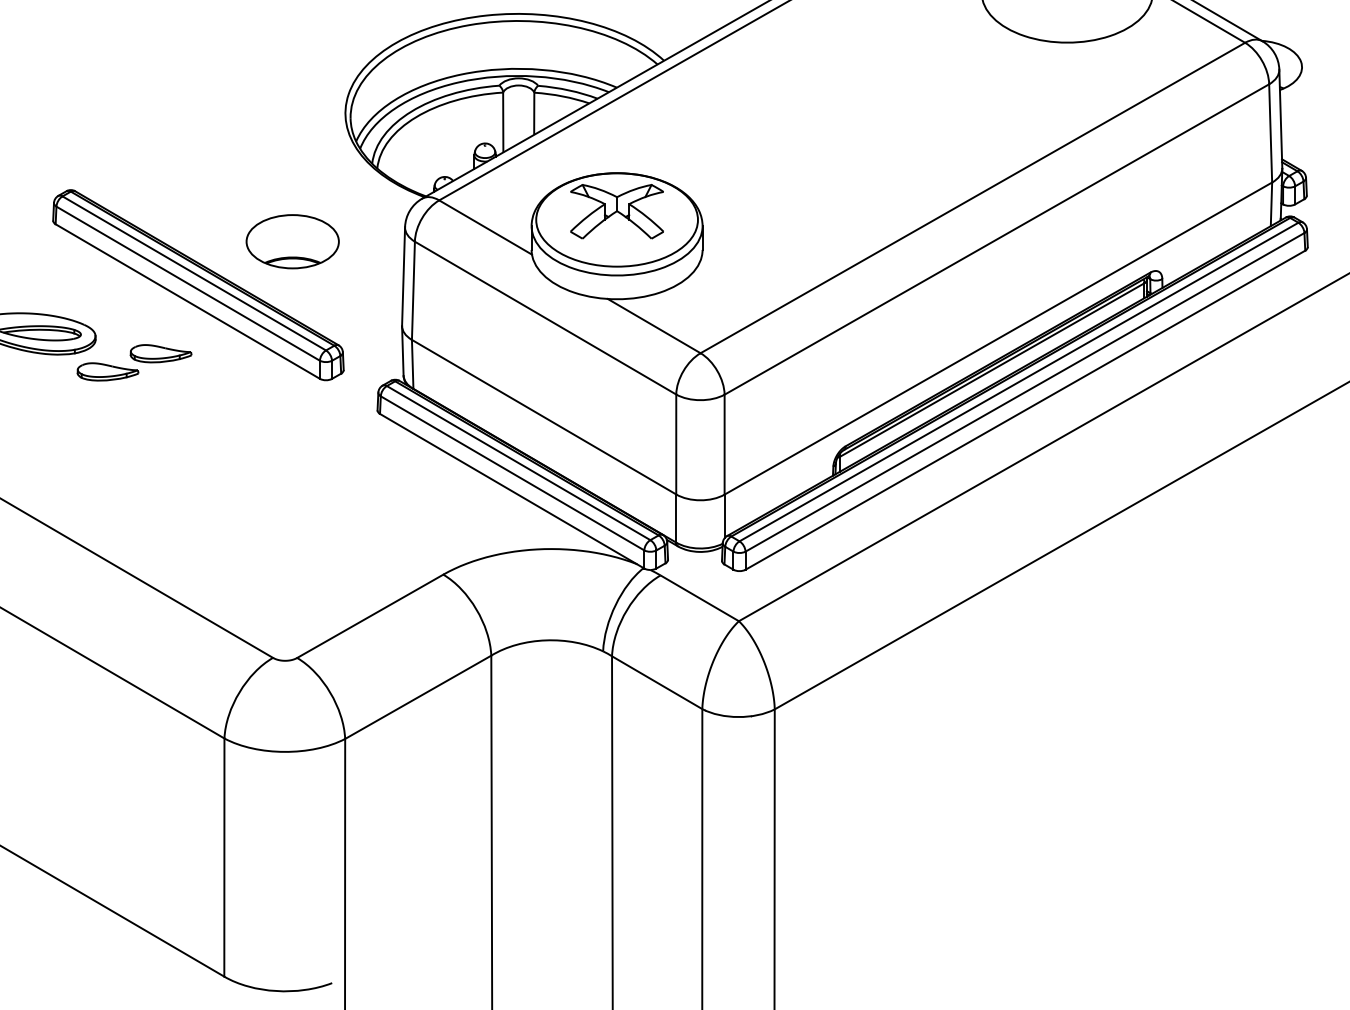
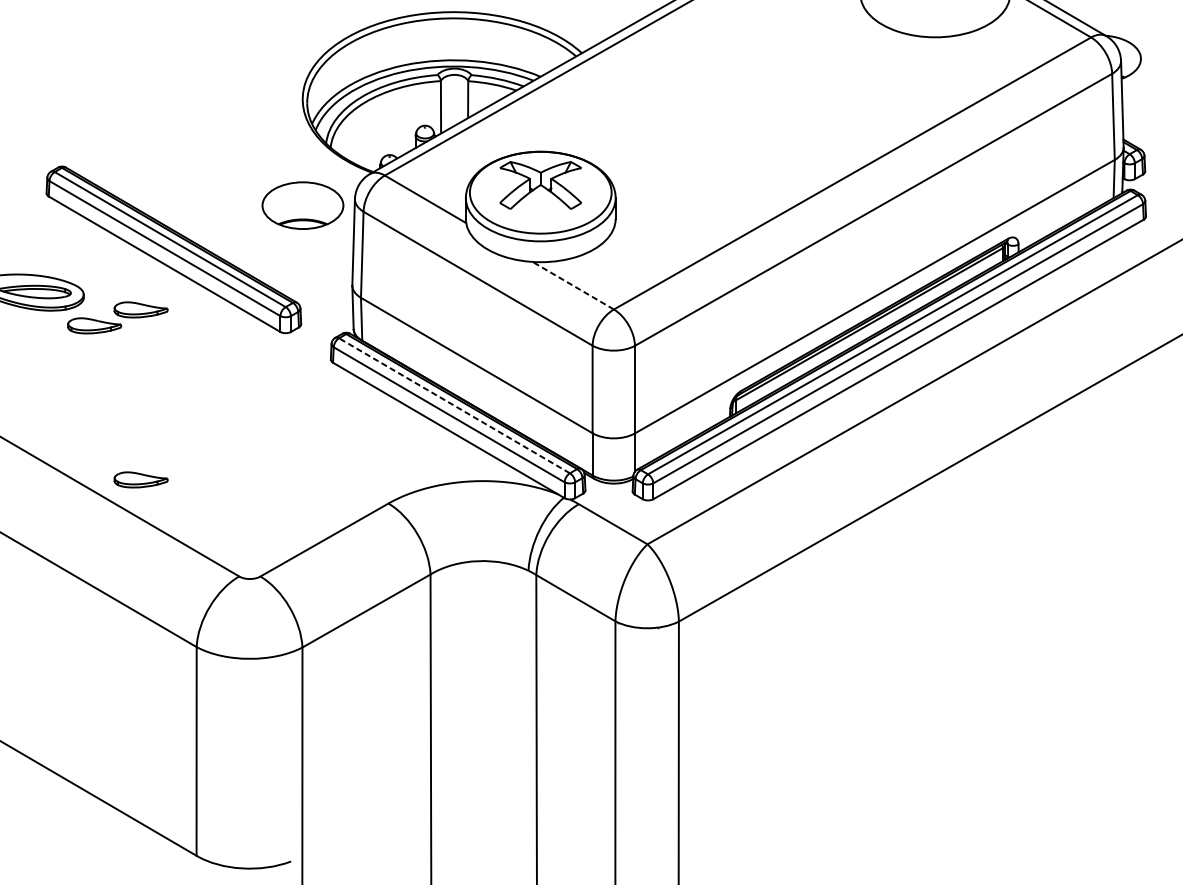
part: (292, 241) -> (302, 205), moved
line: (654, 326) -> (573, 286), solid -> dashed
line: (518, 463) -> (454, 406), solid -> dashed
part: (160, 547) -> (140, 479), added

